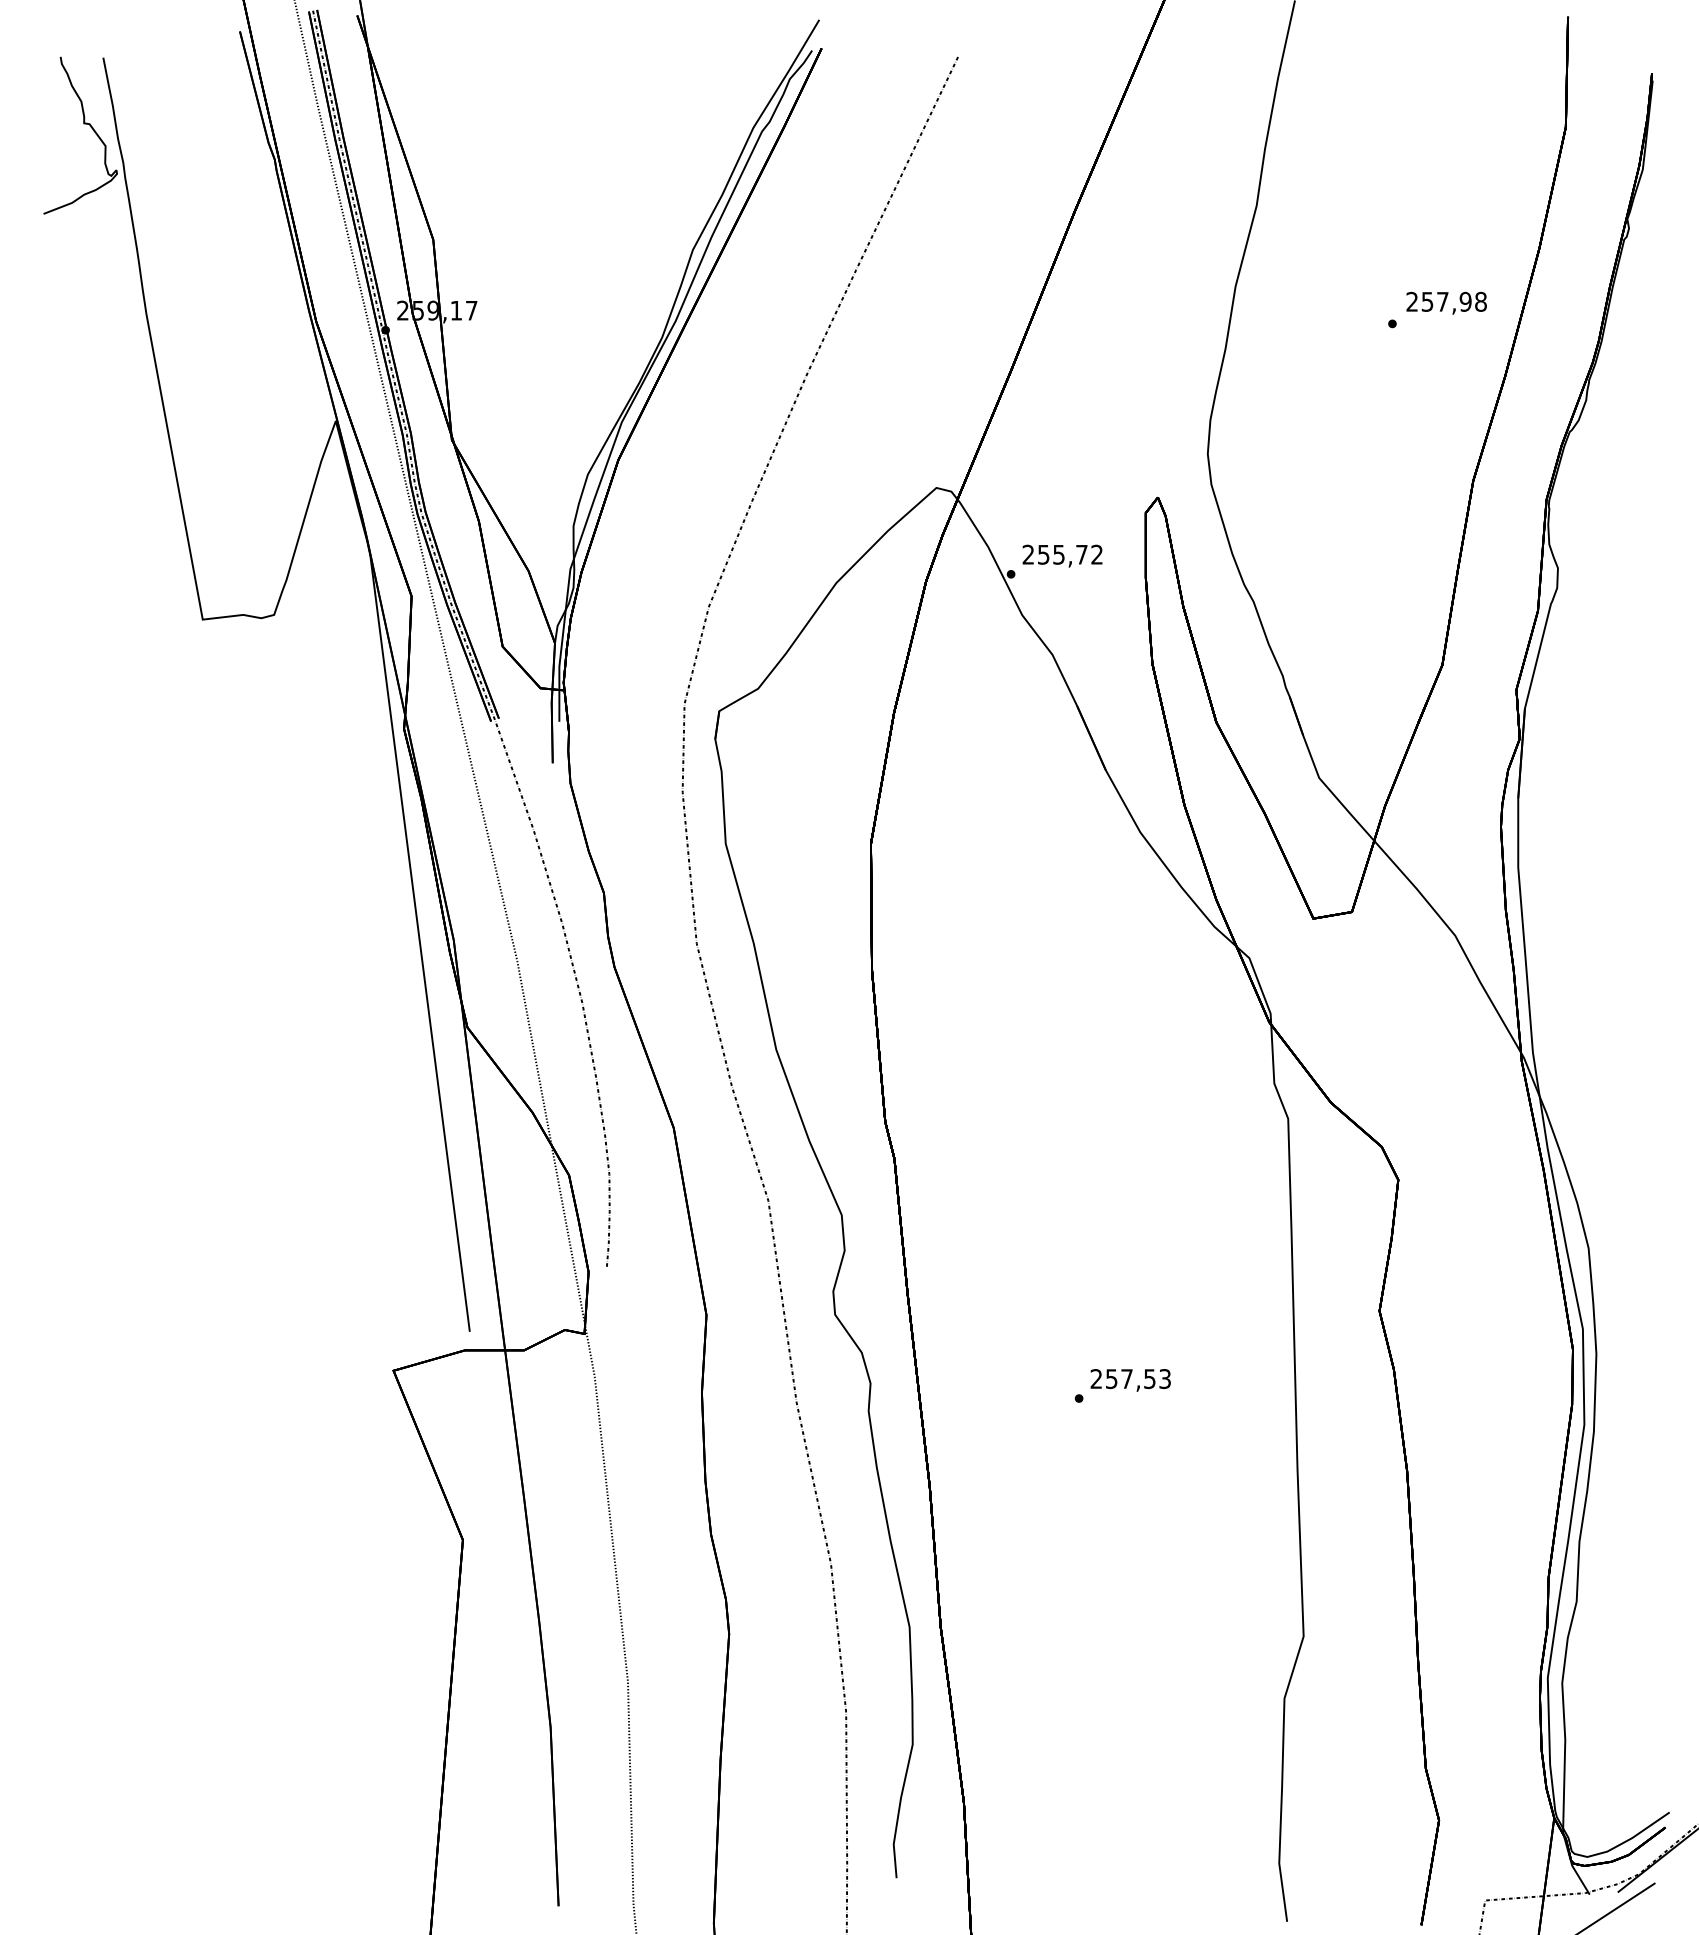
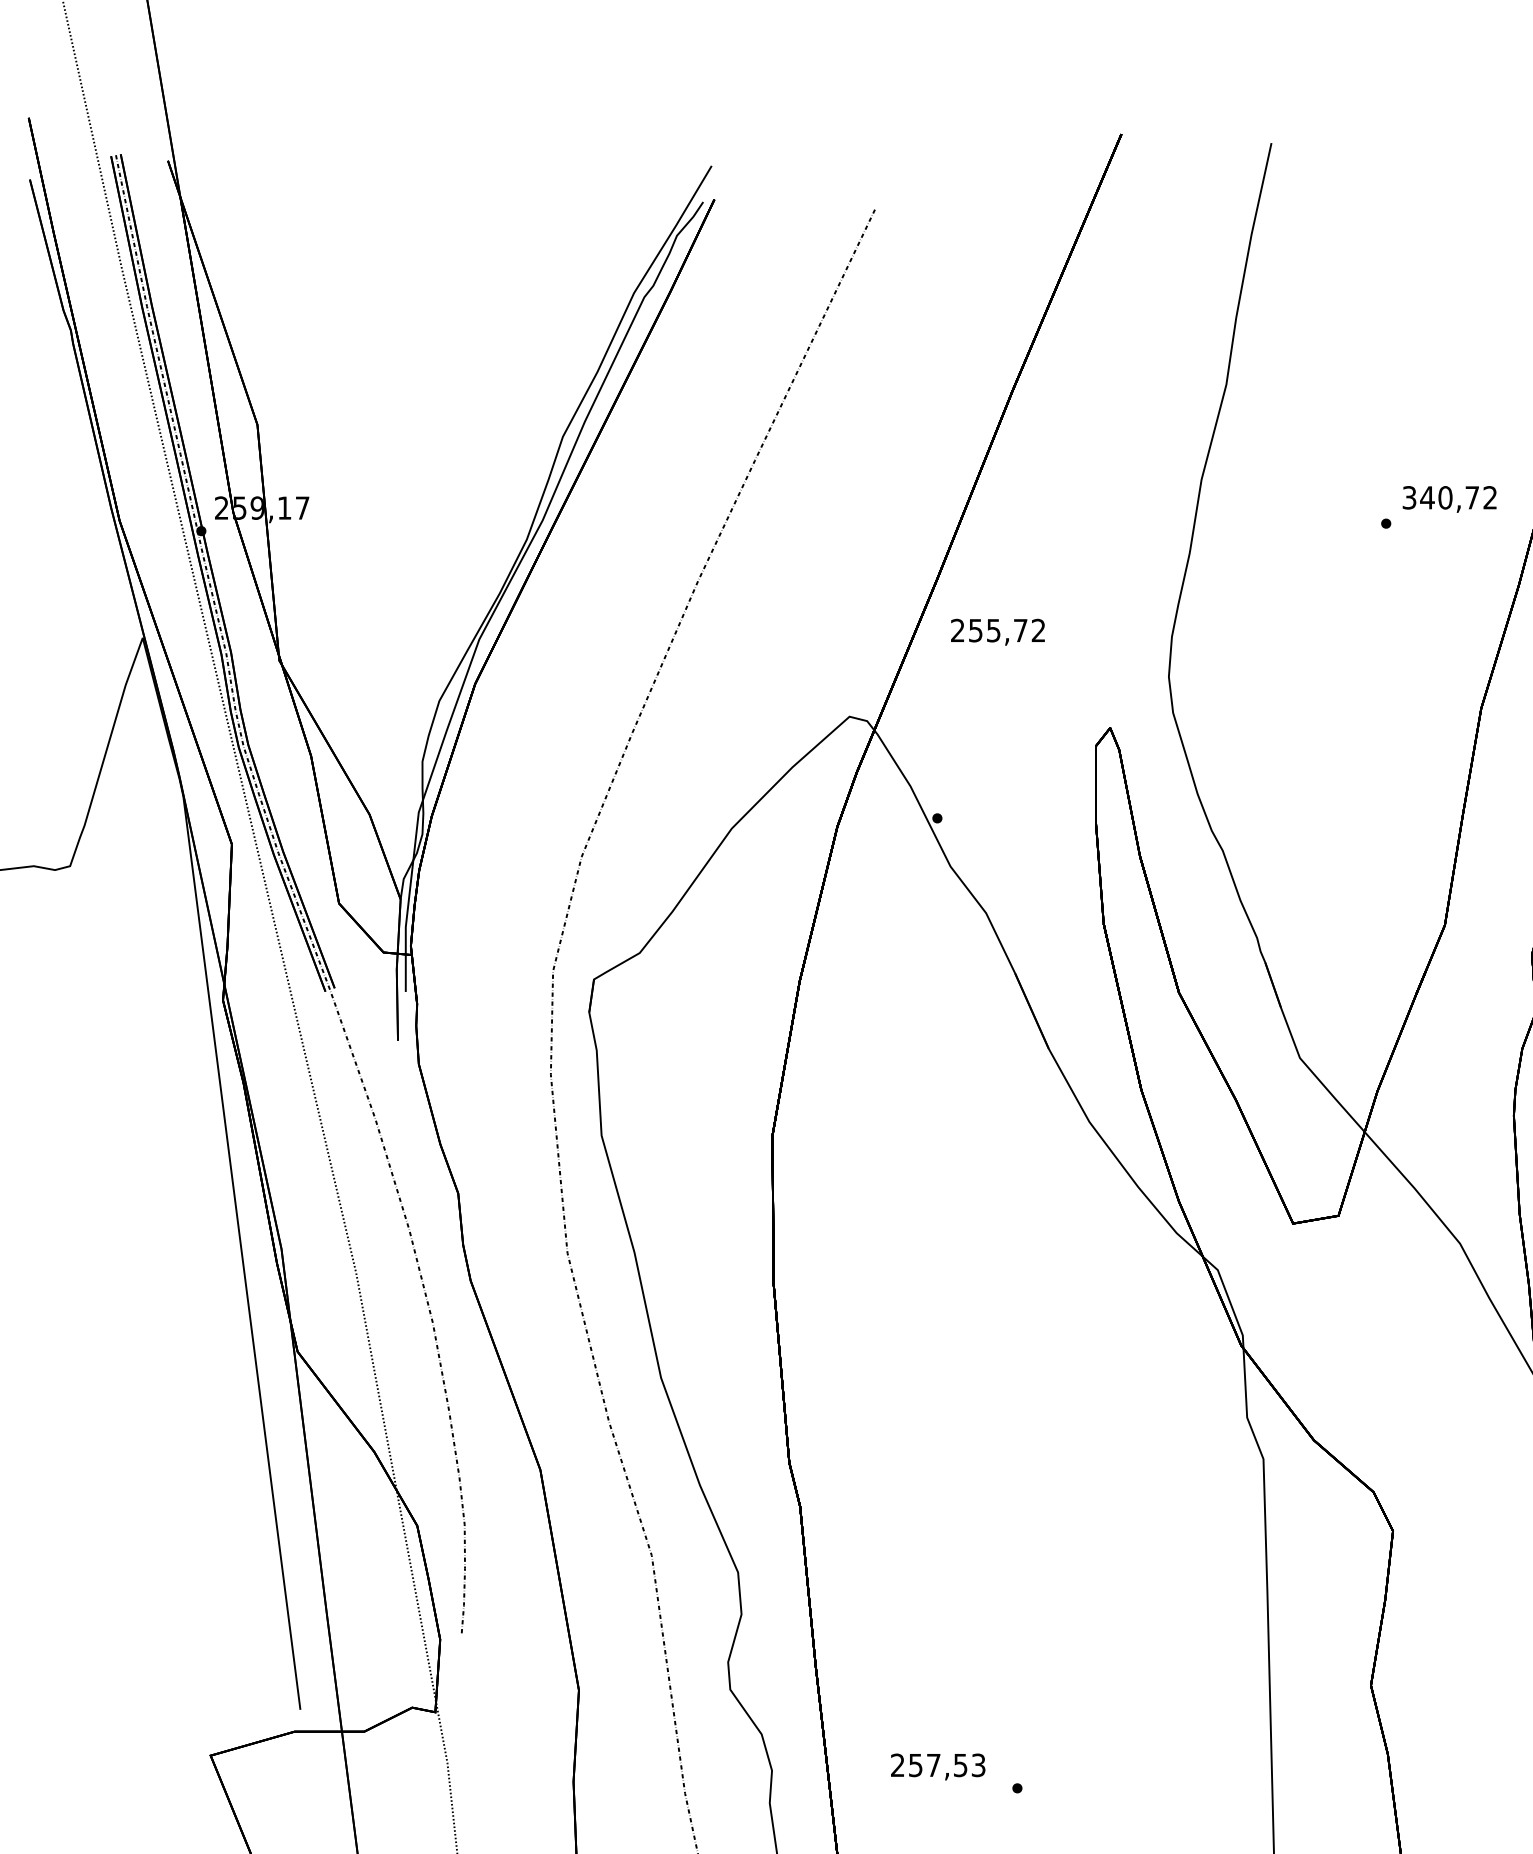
text: (1446, 301) -> (1449, 497), 257,98 -> 340,72
text: (1062, 555) -> (997, 631), moved
text: (1130, 1380) -> (937, 1767), moved

